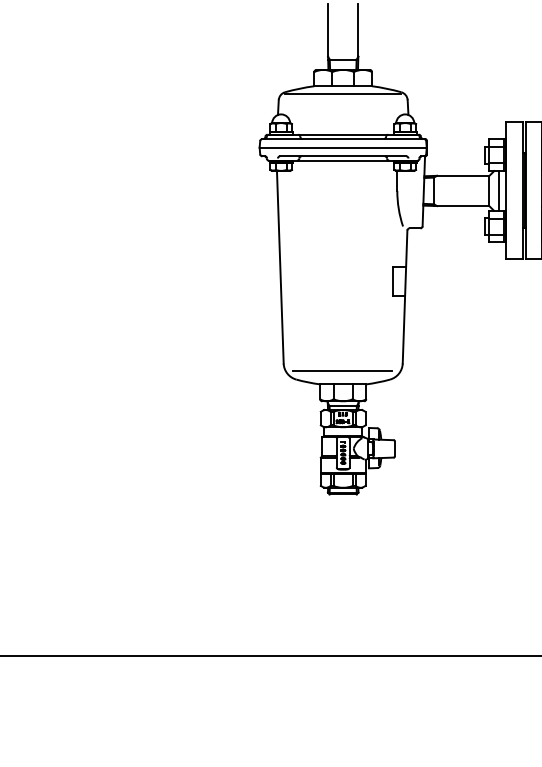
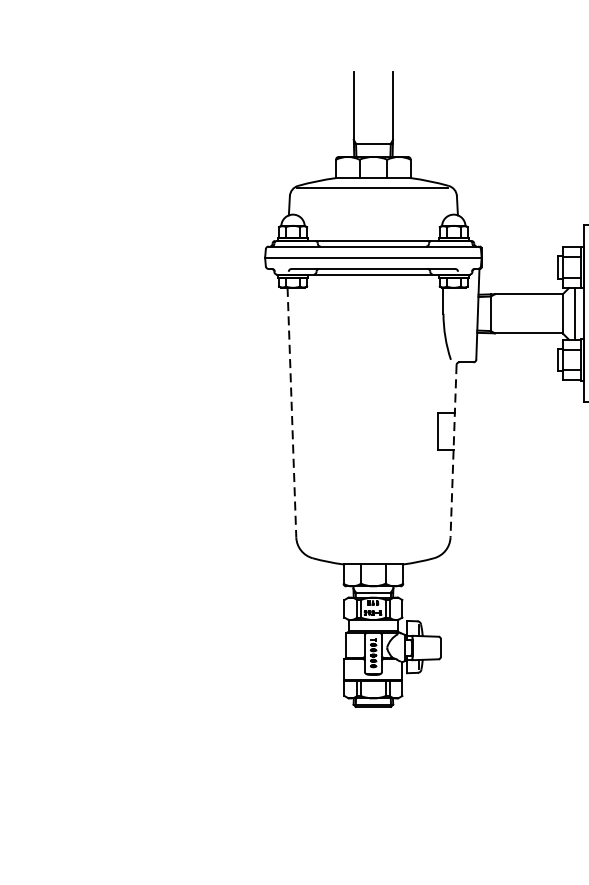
line: (280, 267) -> (292, 412), solid -> dashed
line: (405, 297) -> (454, 451), solid -> dashed
line: (342, 371) -> (372, 547), removed

